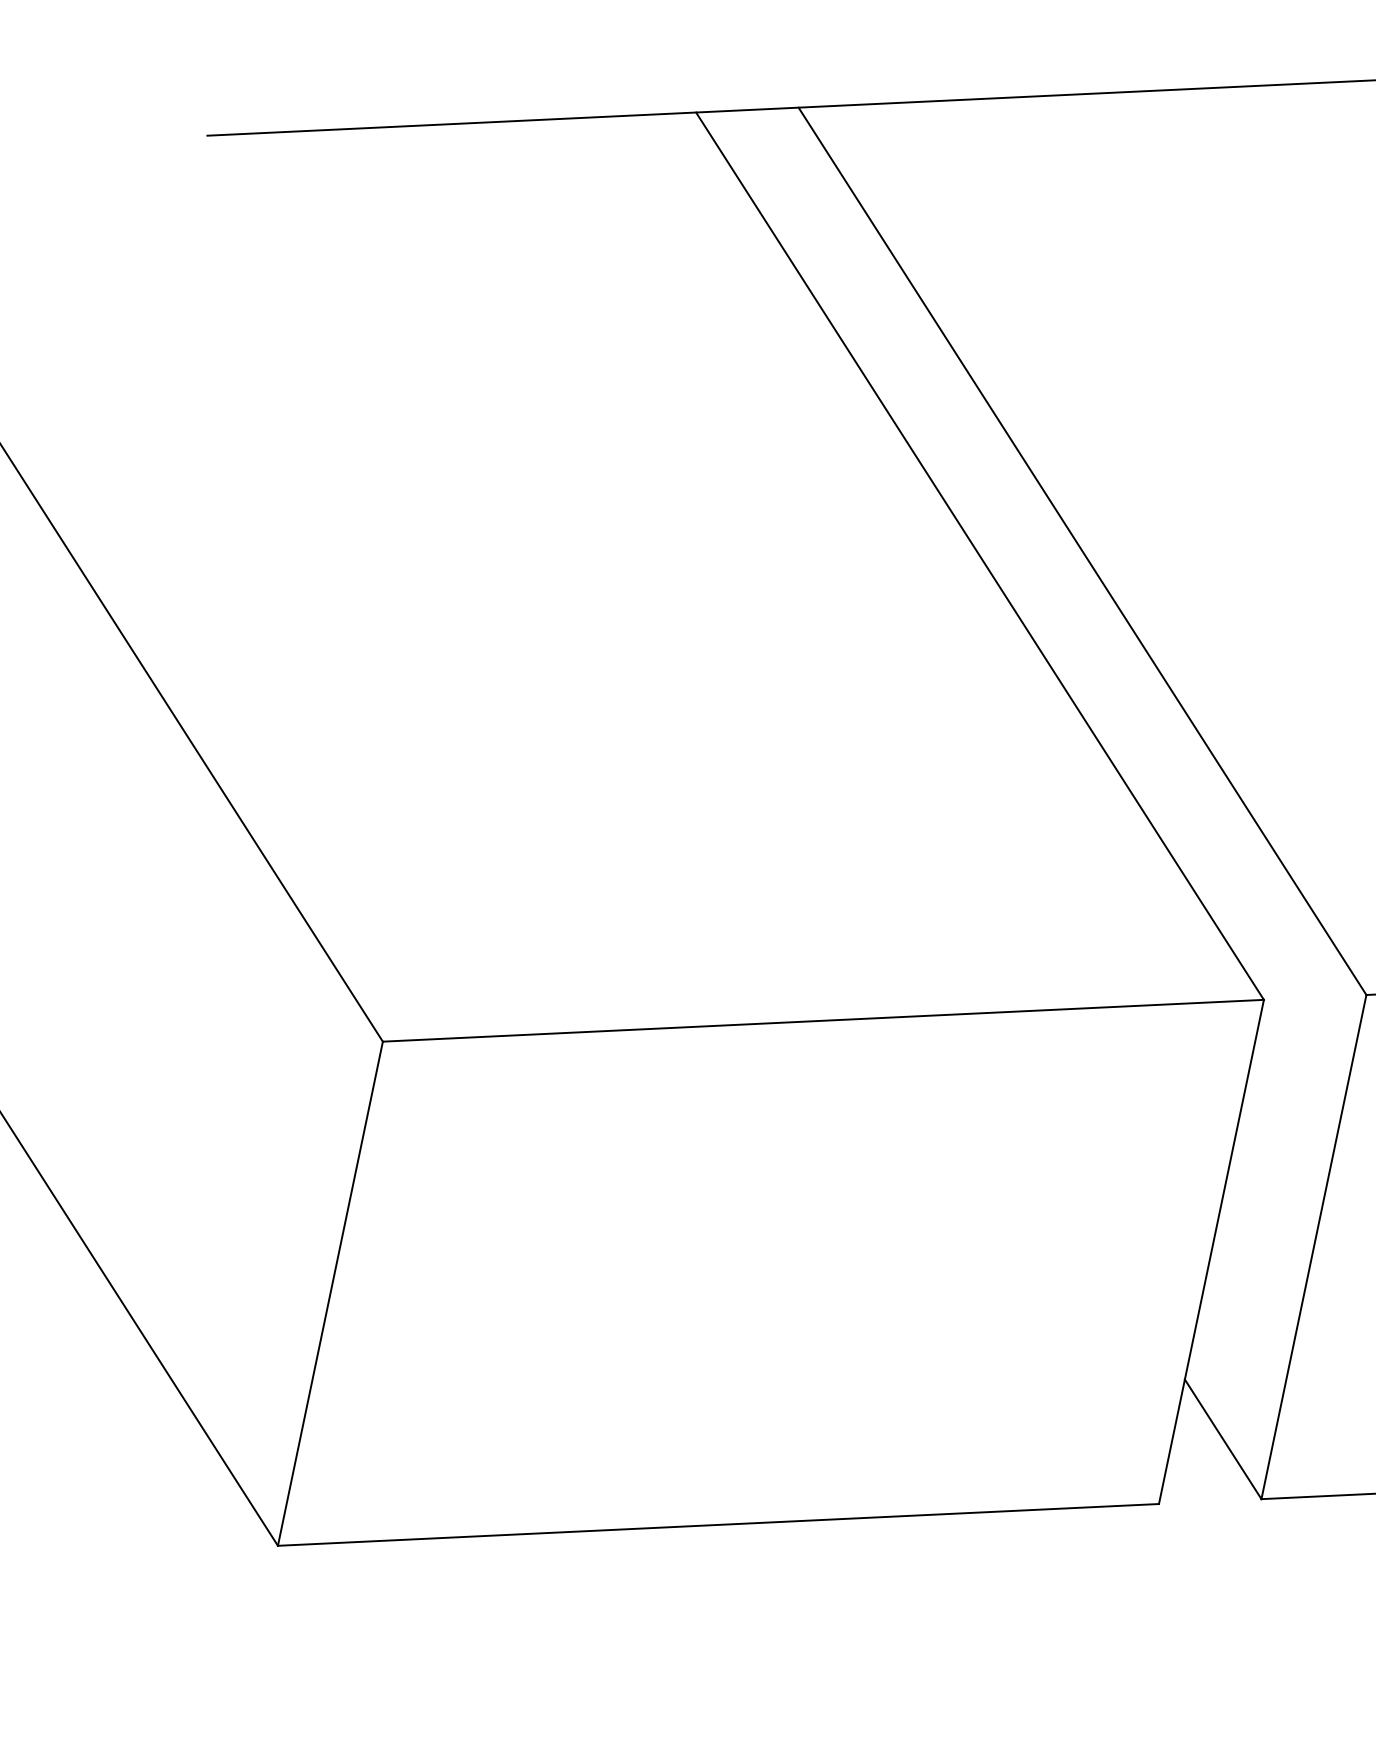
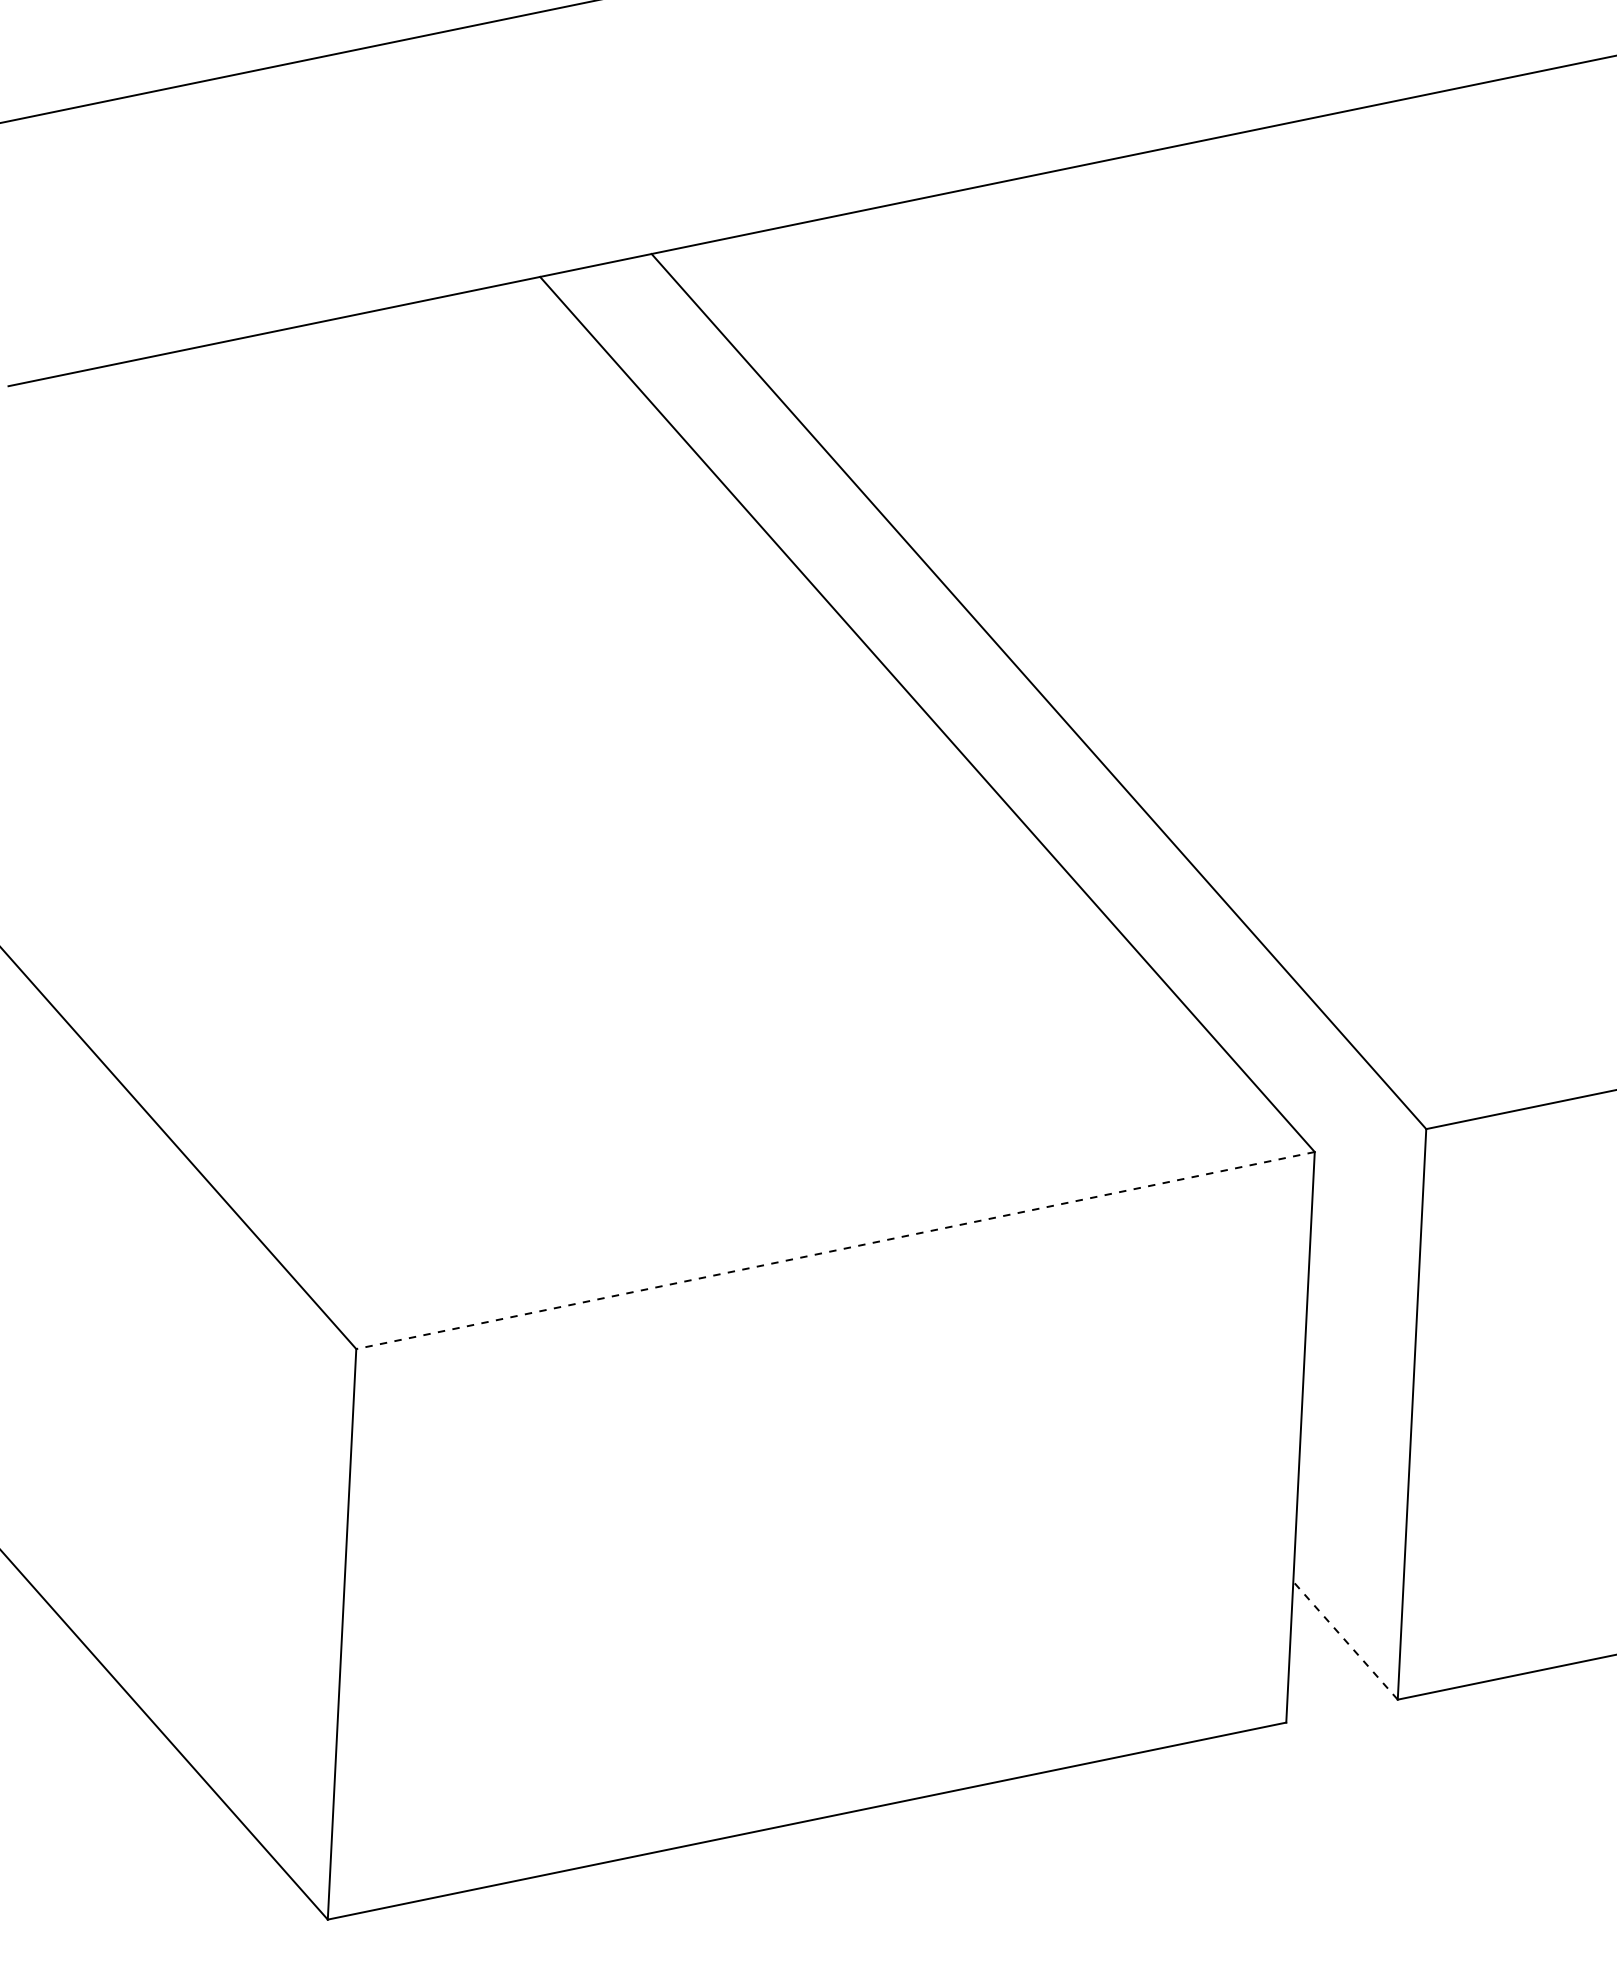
line: (823, 1020) -> (835, 1250), solid -> dashed
line: (1223, 1439) -> (1345, 1640), solid -> dashed

